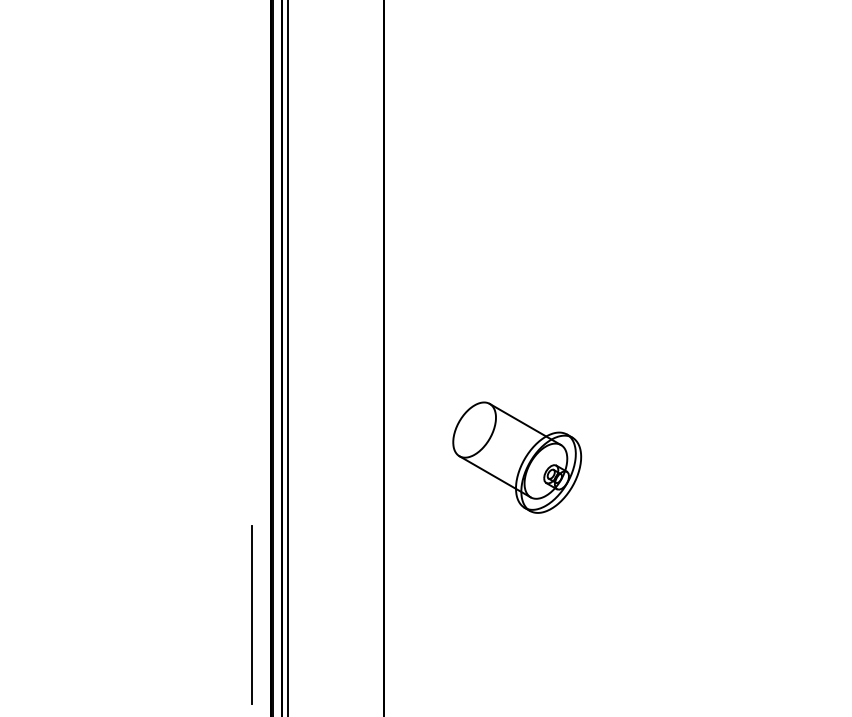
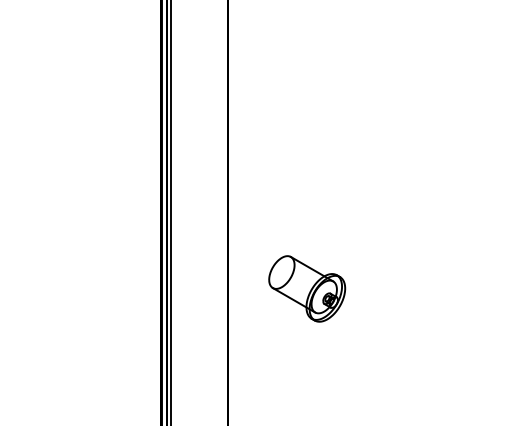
part: (517, 456) -> (307, 288), moved
line: (251, 615) -> (149, 365), removed

